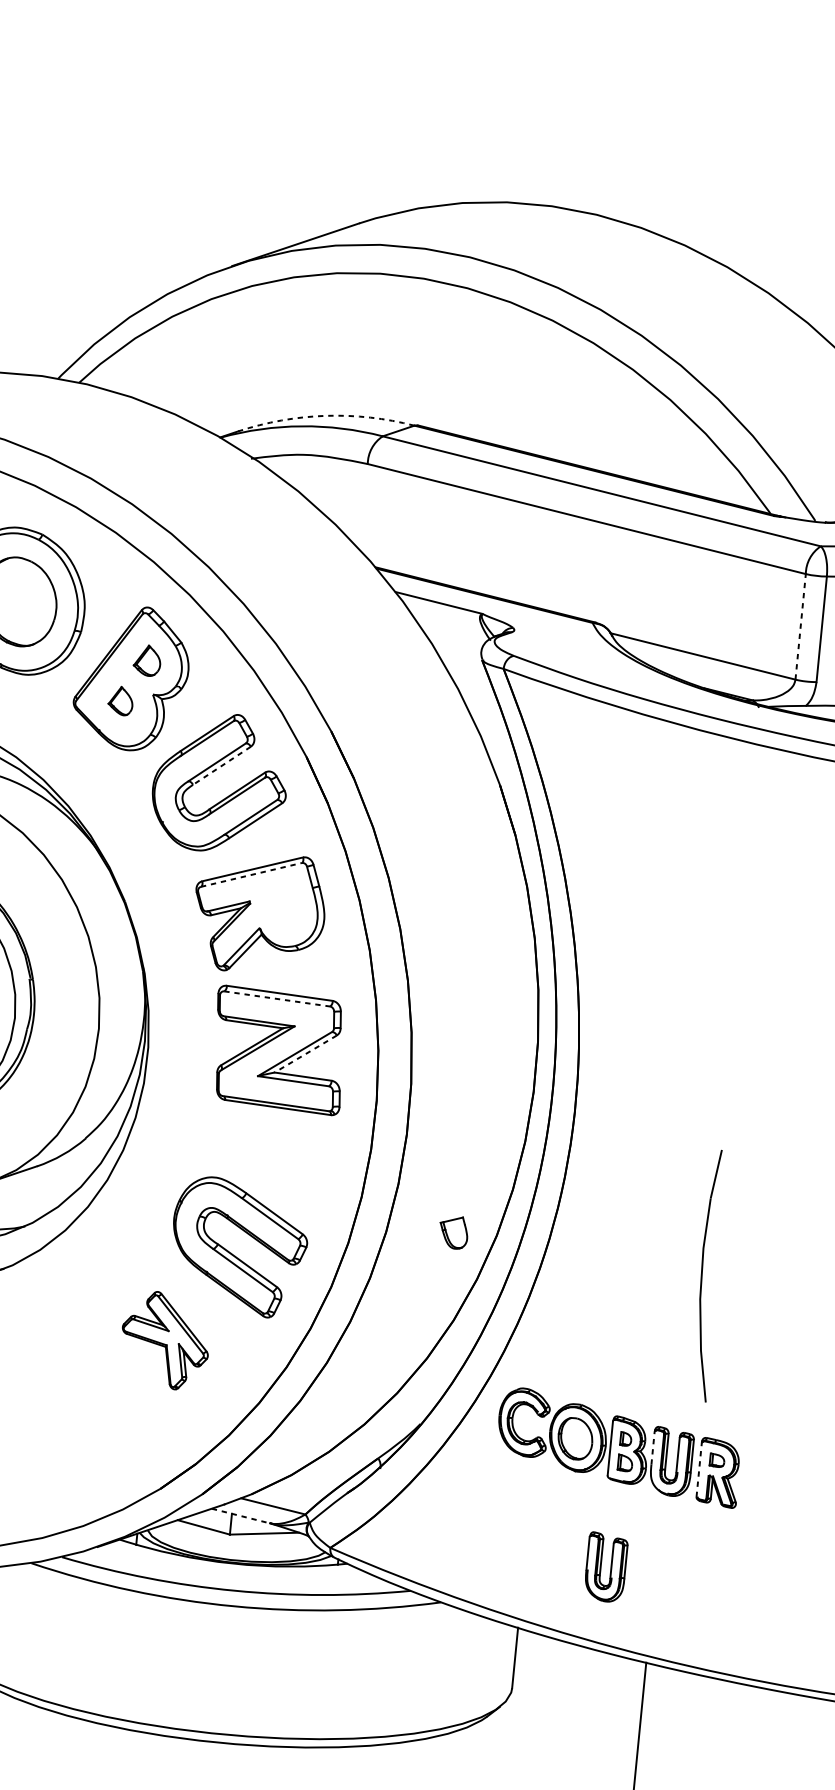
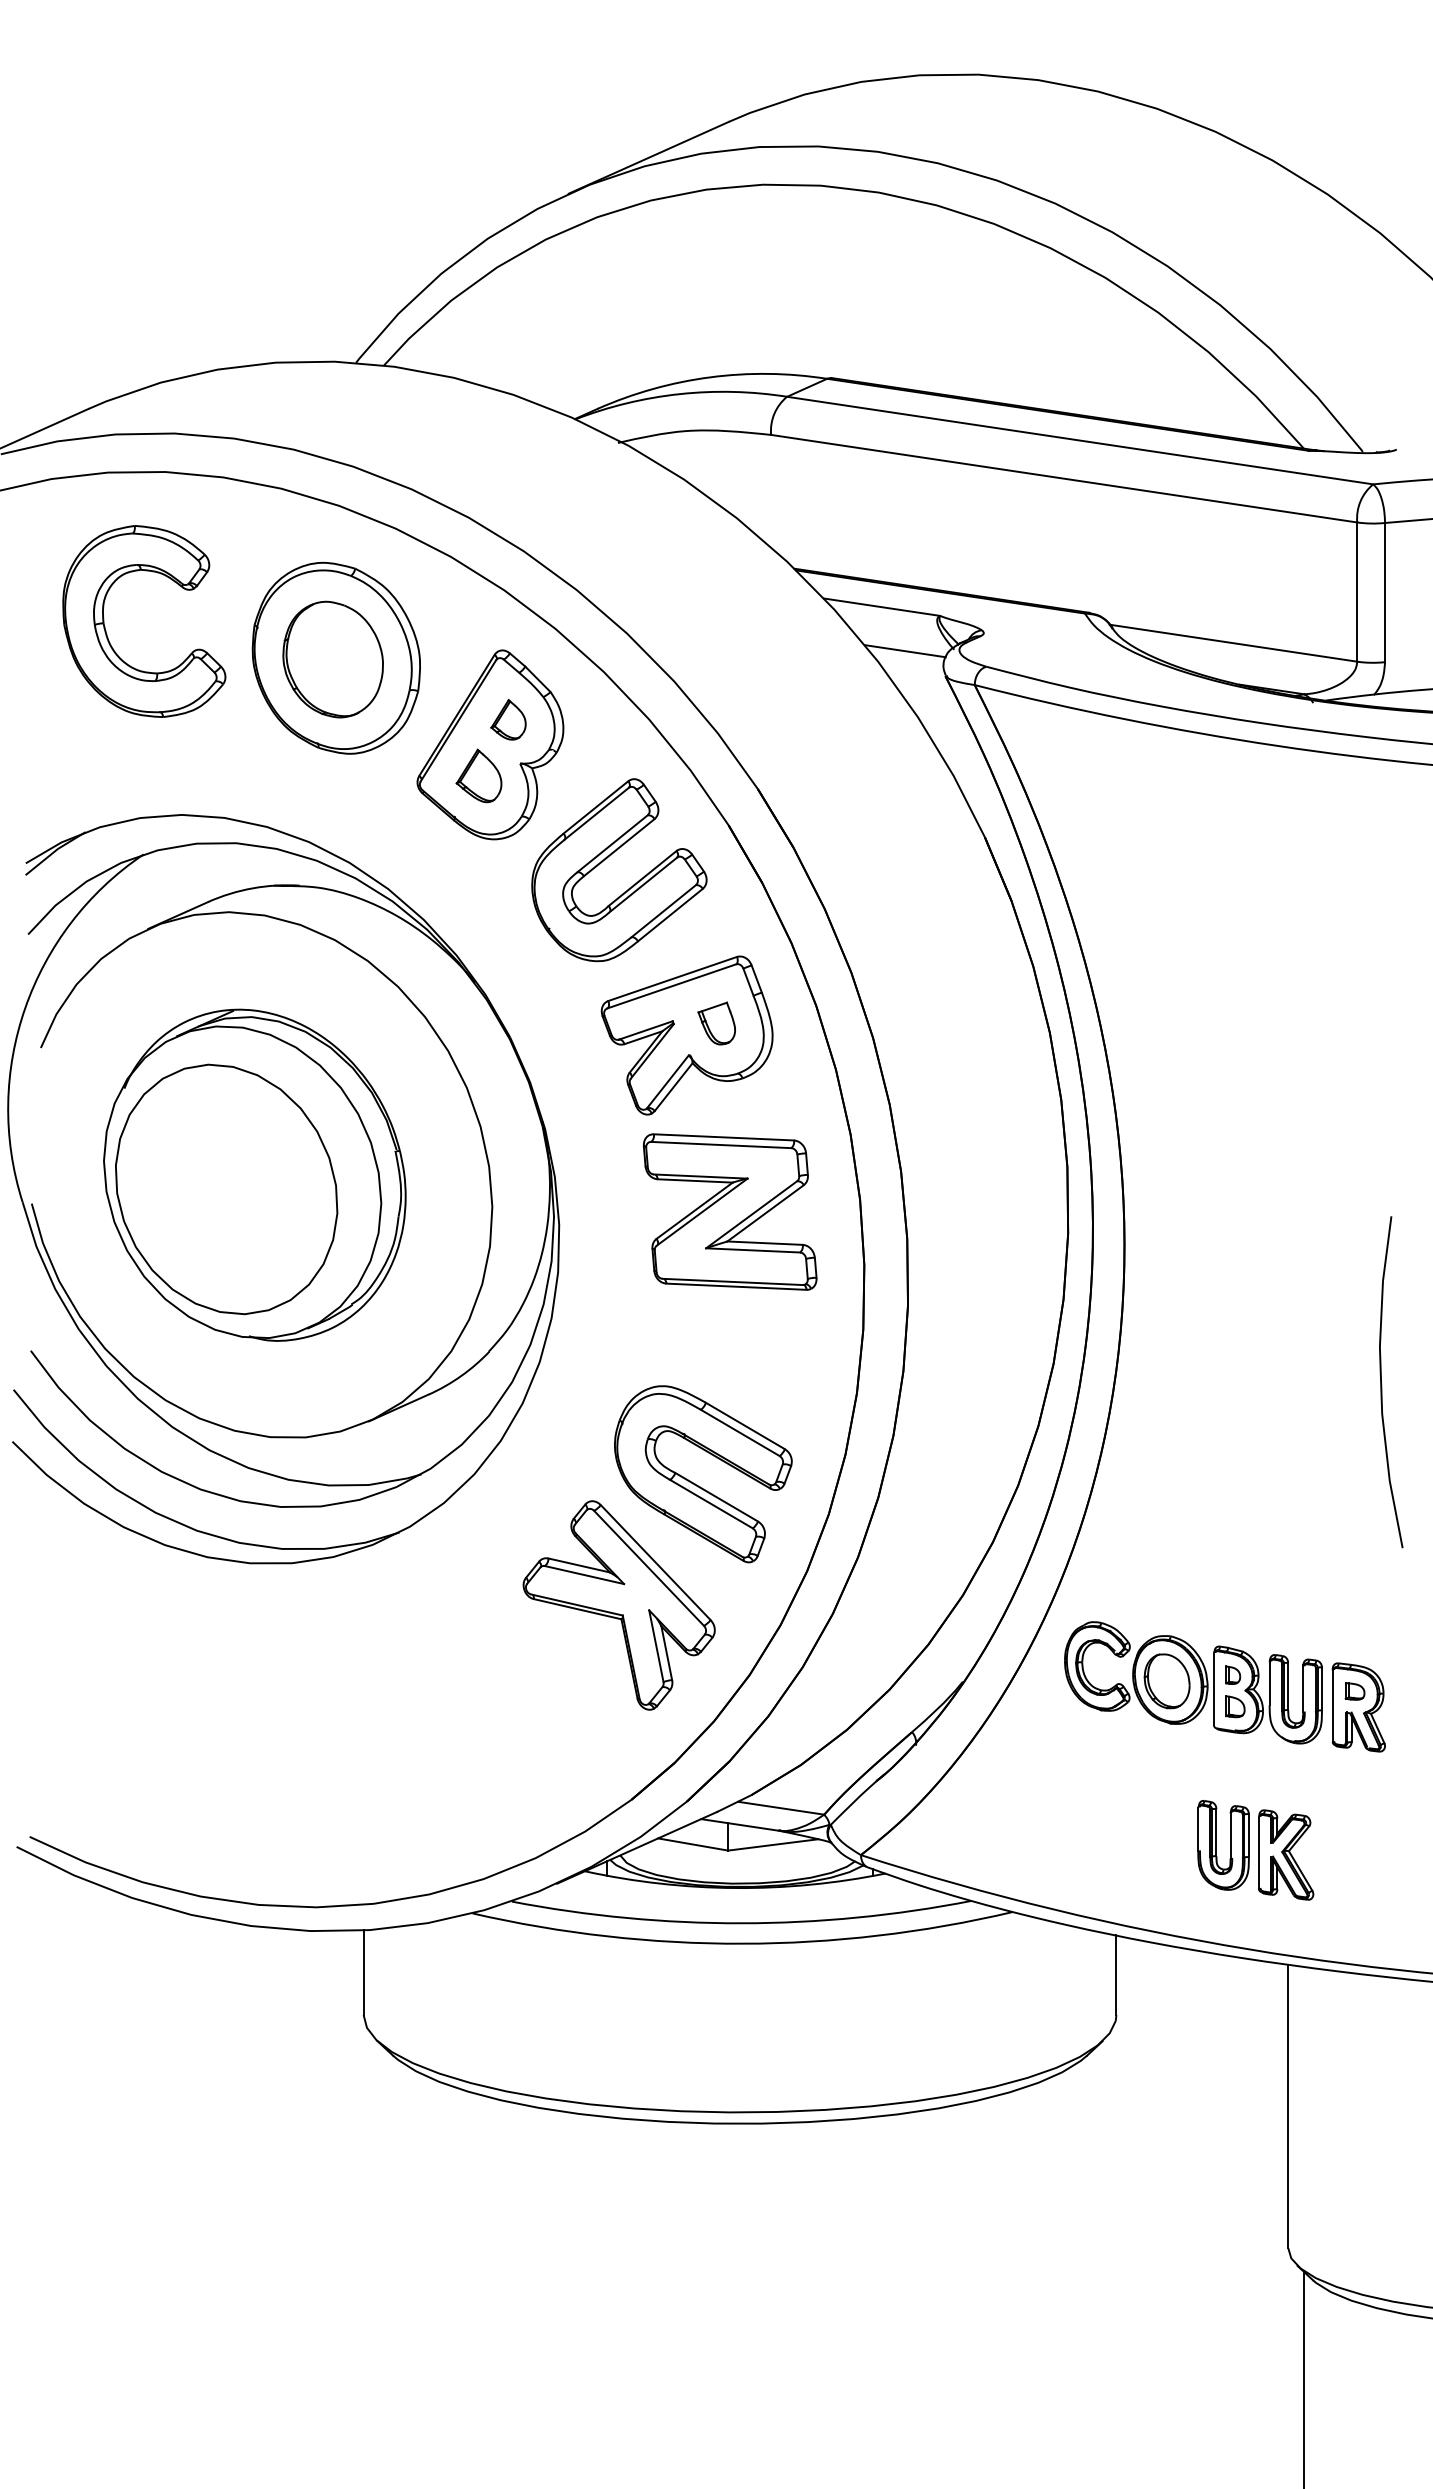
arc: (326, 416) -> (710, 377), dashed -> solid
line: (800, 627) -> (1357, 592), dashed -> solid
line: (452, 638) -> (904, 651), added
part: (120, 700) -> (478, 775), size x1.43
line: (221, 765) -> (618, 847), dashed -> solid
line: (251, 875) -> (672, 986), dashed -> solid
line: (277, 999) -> (721, 1145), dashed -> solid
line: (305, 1054) -> (765, 1213), dashed -> solid
part: (453, 1232) -> (716, 1023), moved
part: (702, 1276) -> (1382, 1384), moved
part: (164, 1340) -> (618, 1605), size x1.67
line: (652, 1448) -> (1269, 1683), dashed -> solid
line: (699, 1470) -> (1332, 1706), dashed -> solid
line: (241, 1515) -> (740, 1824), dashed -> solid
part: (653, 1579) -> (1286, 1854), added

